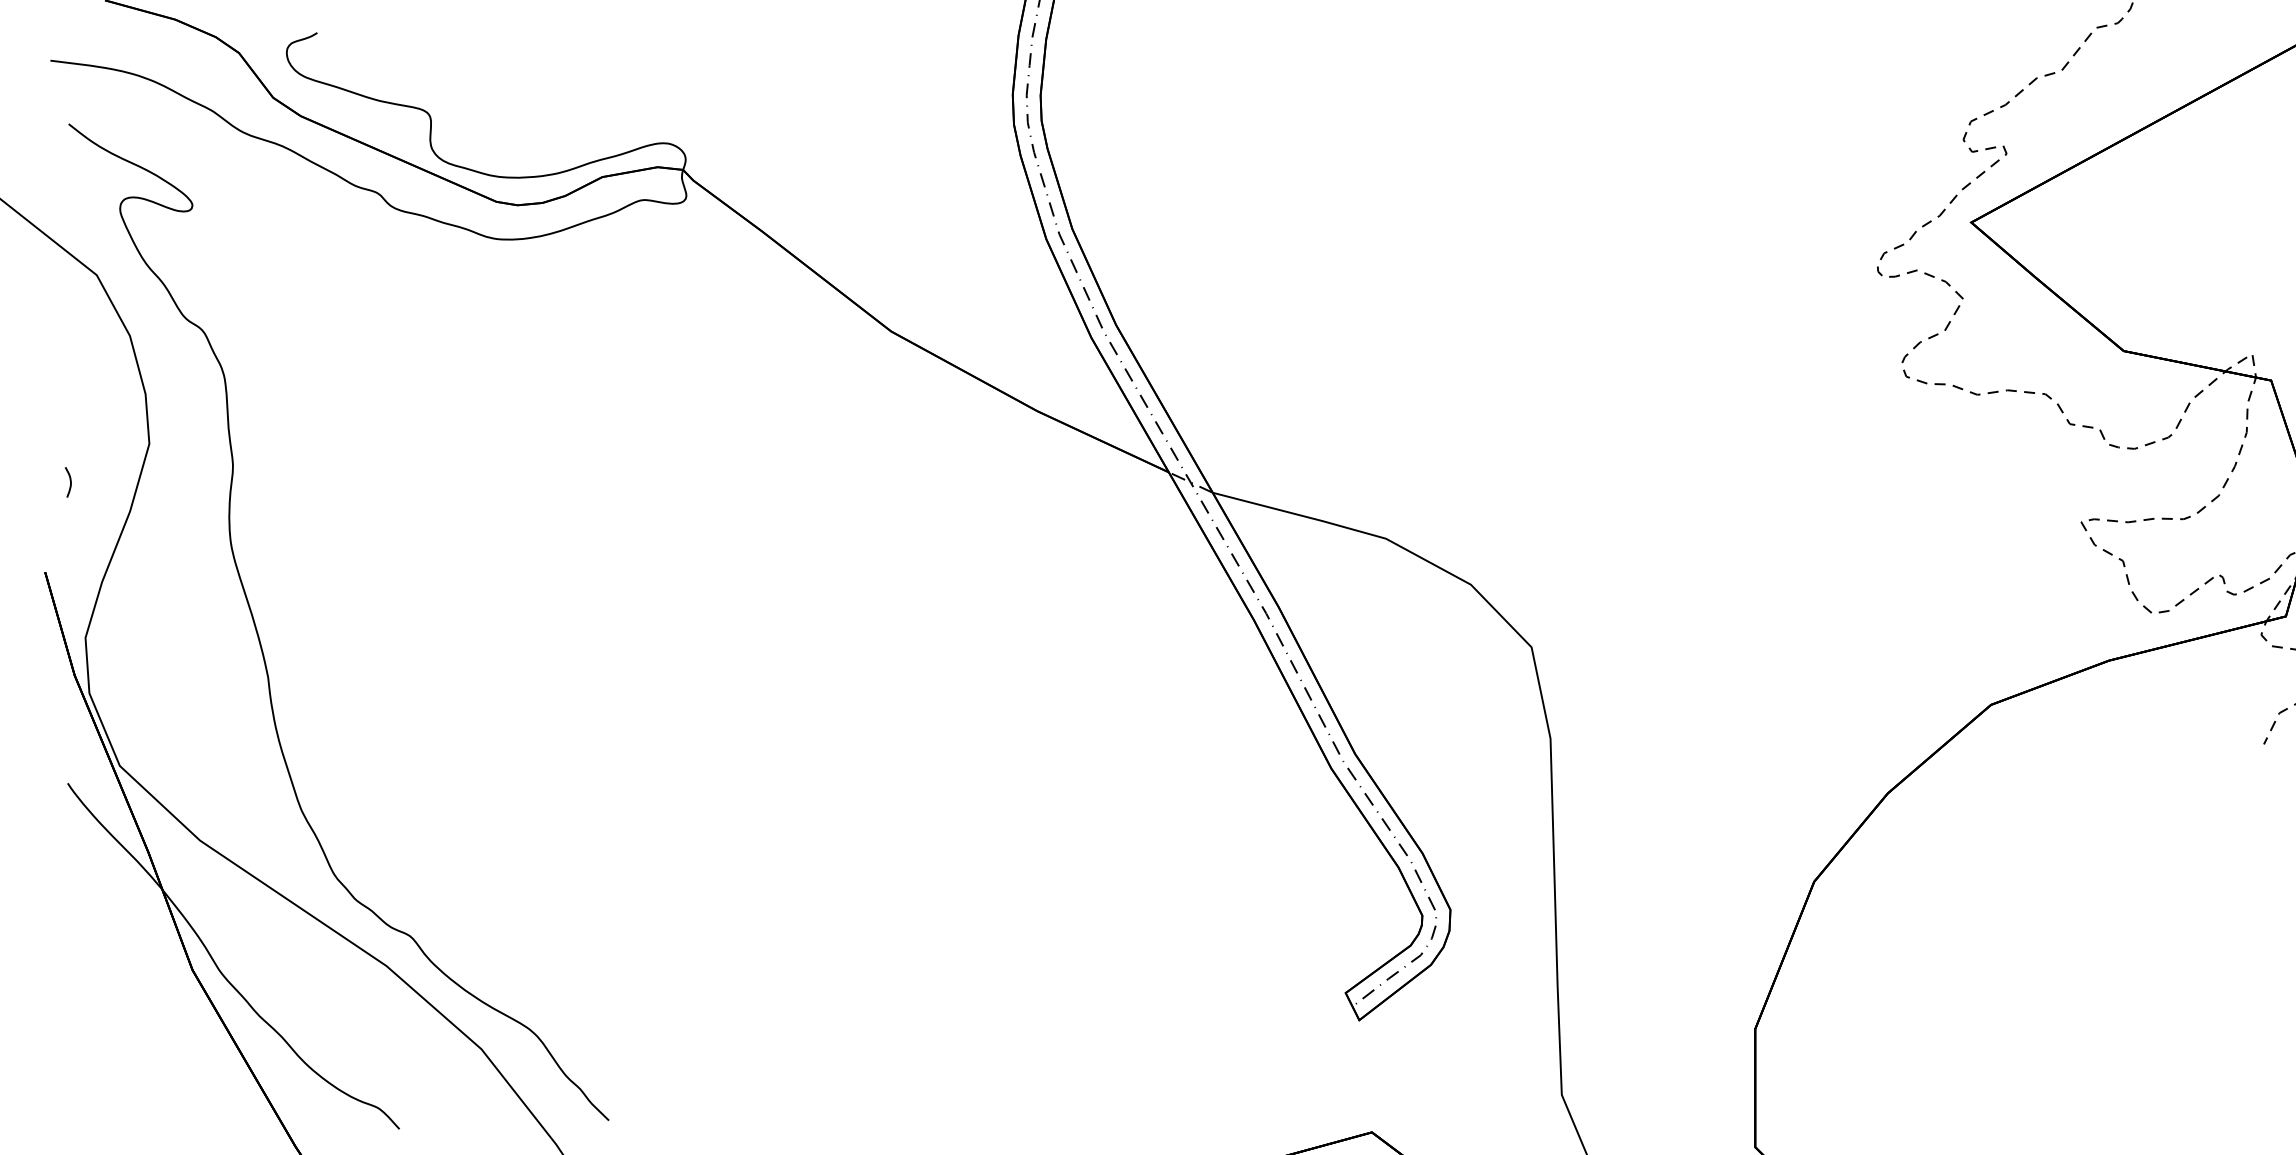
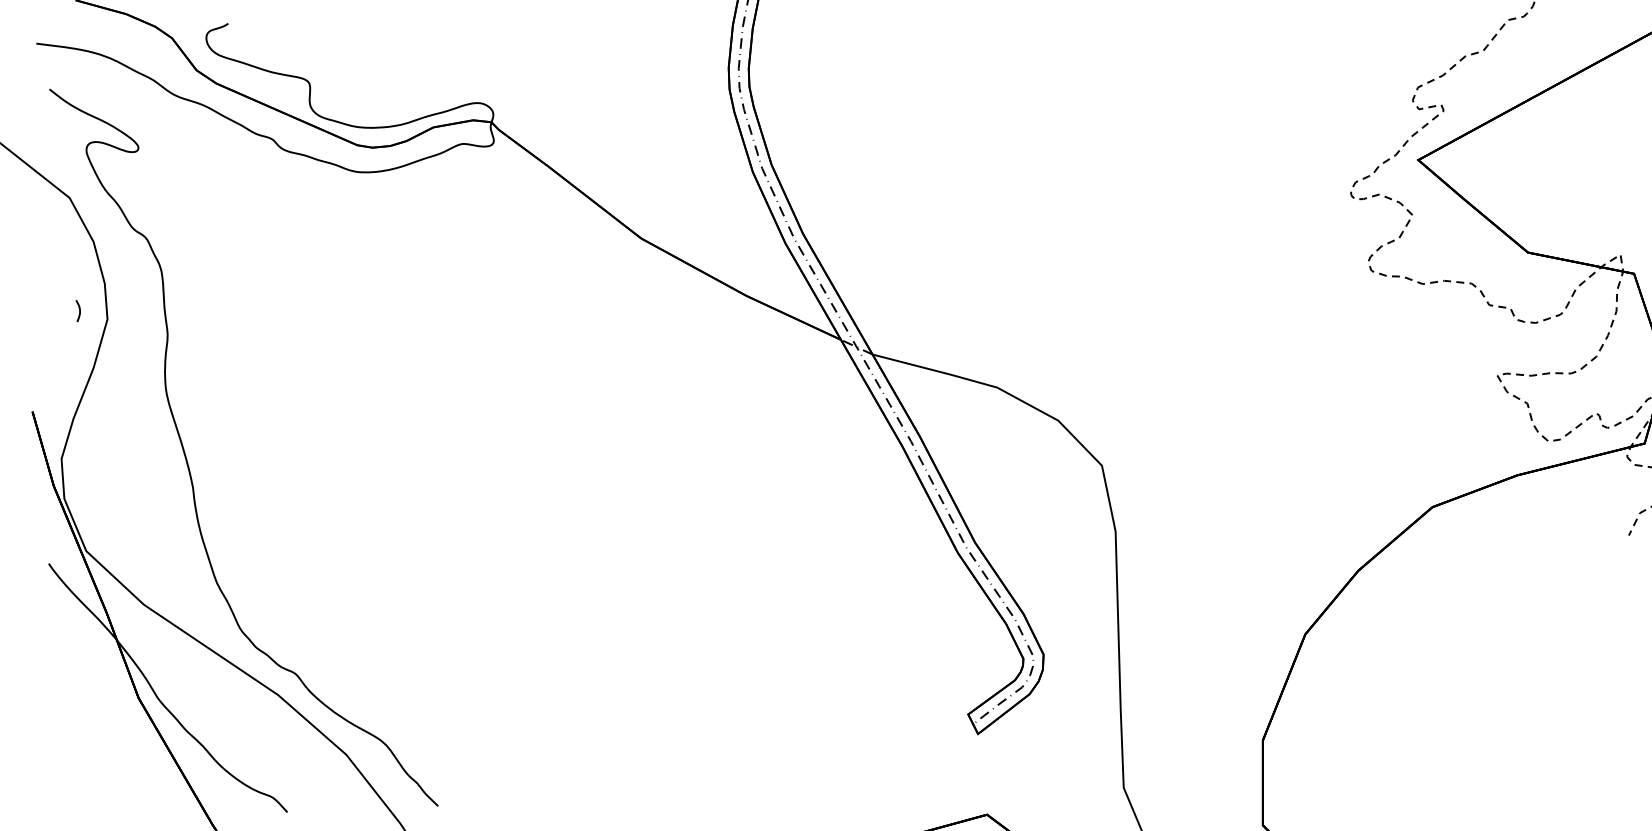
curve: (70, 481) -> (79, 310), moved

